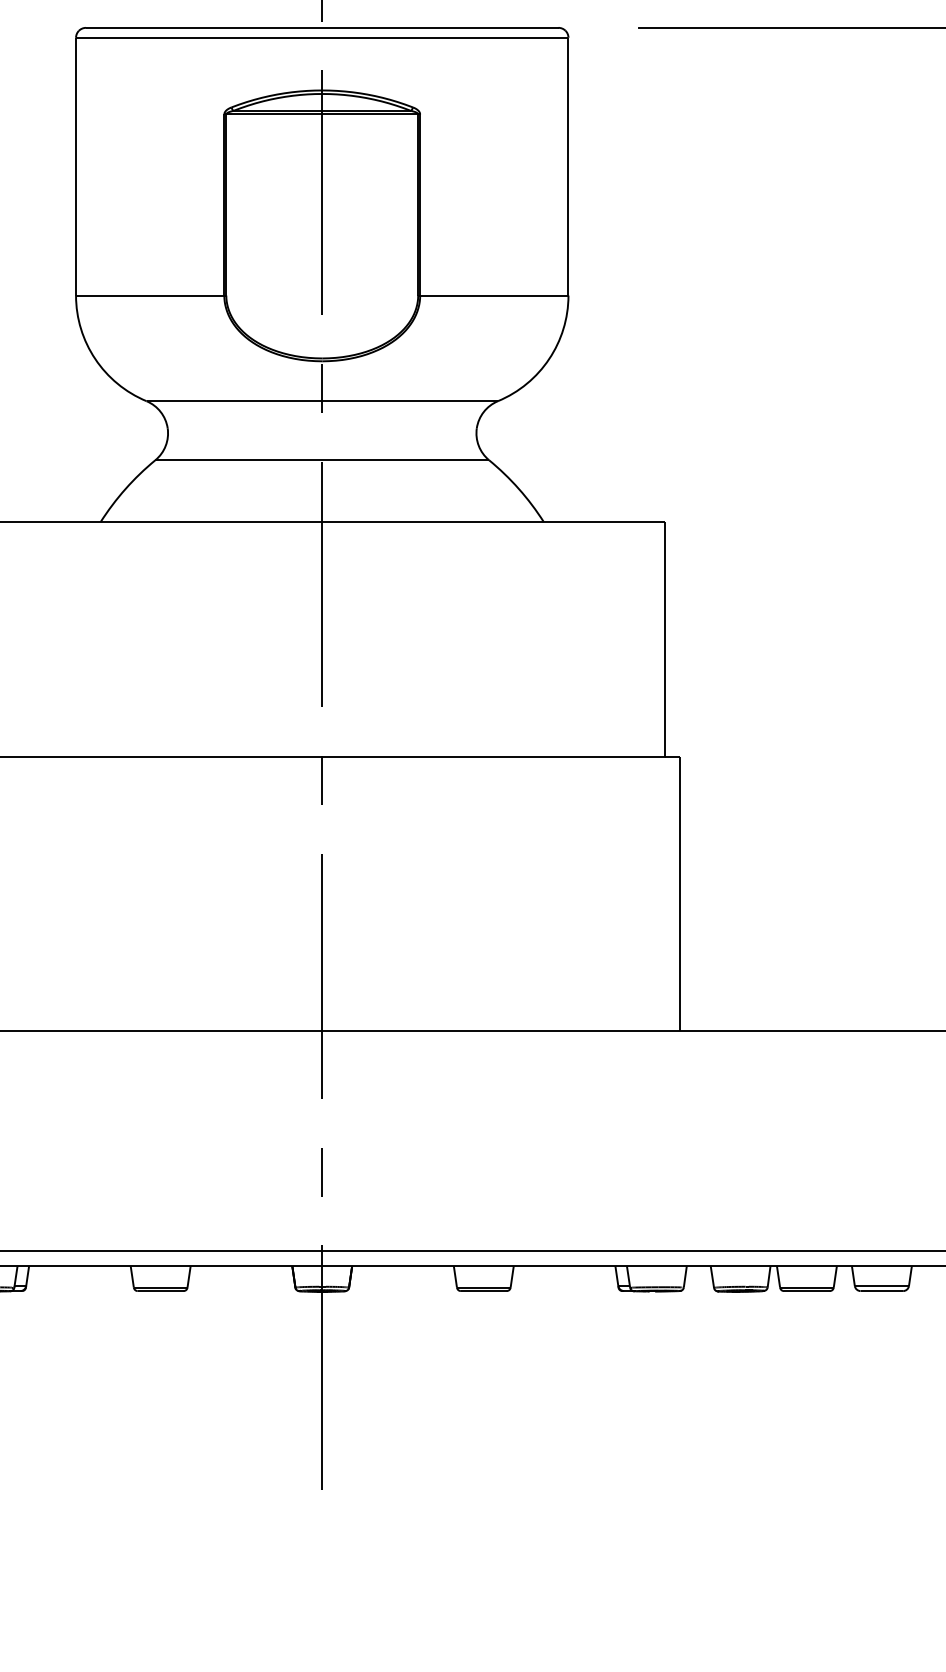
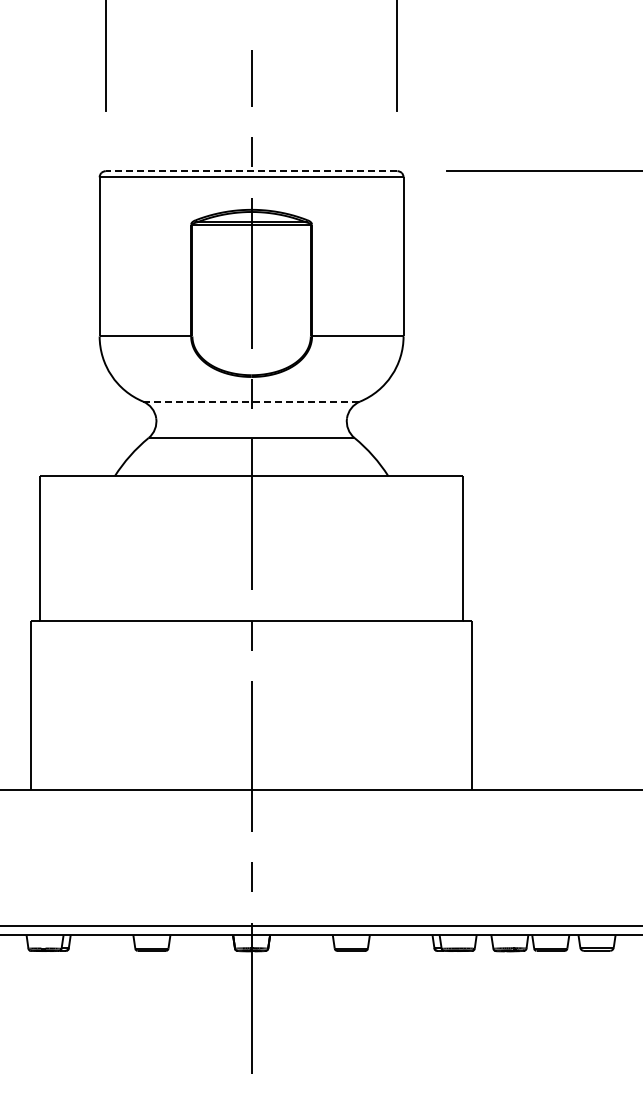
line: (322, 28) -> (251, 171), solid -> dashed
line: (323, 401) -> (252, 401), solid -> dashed

